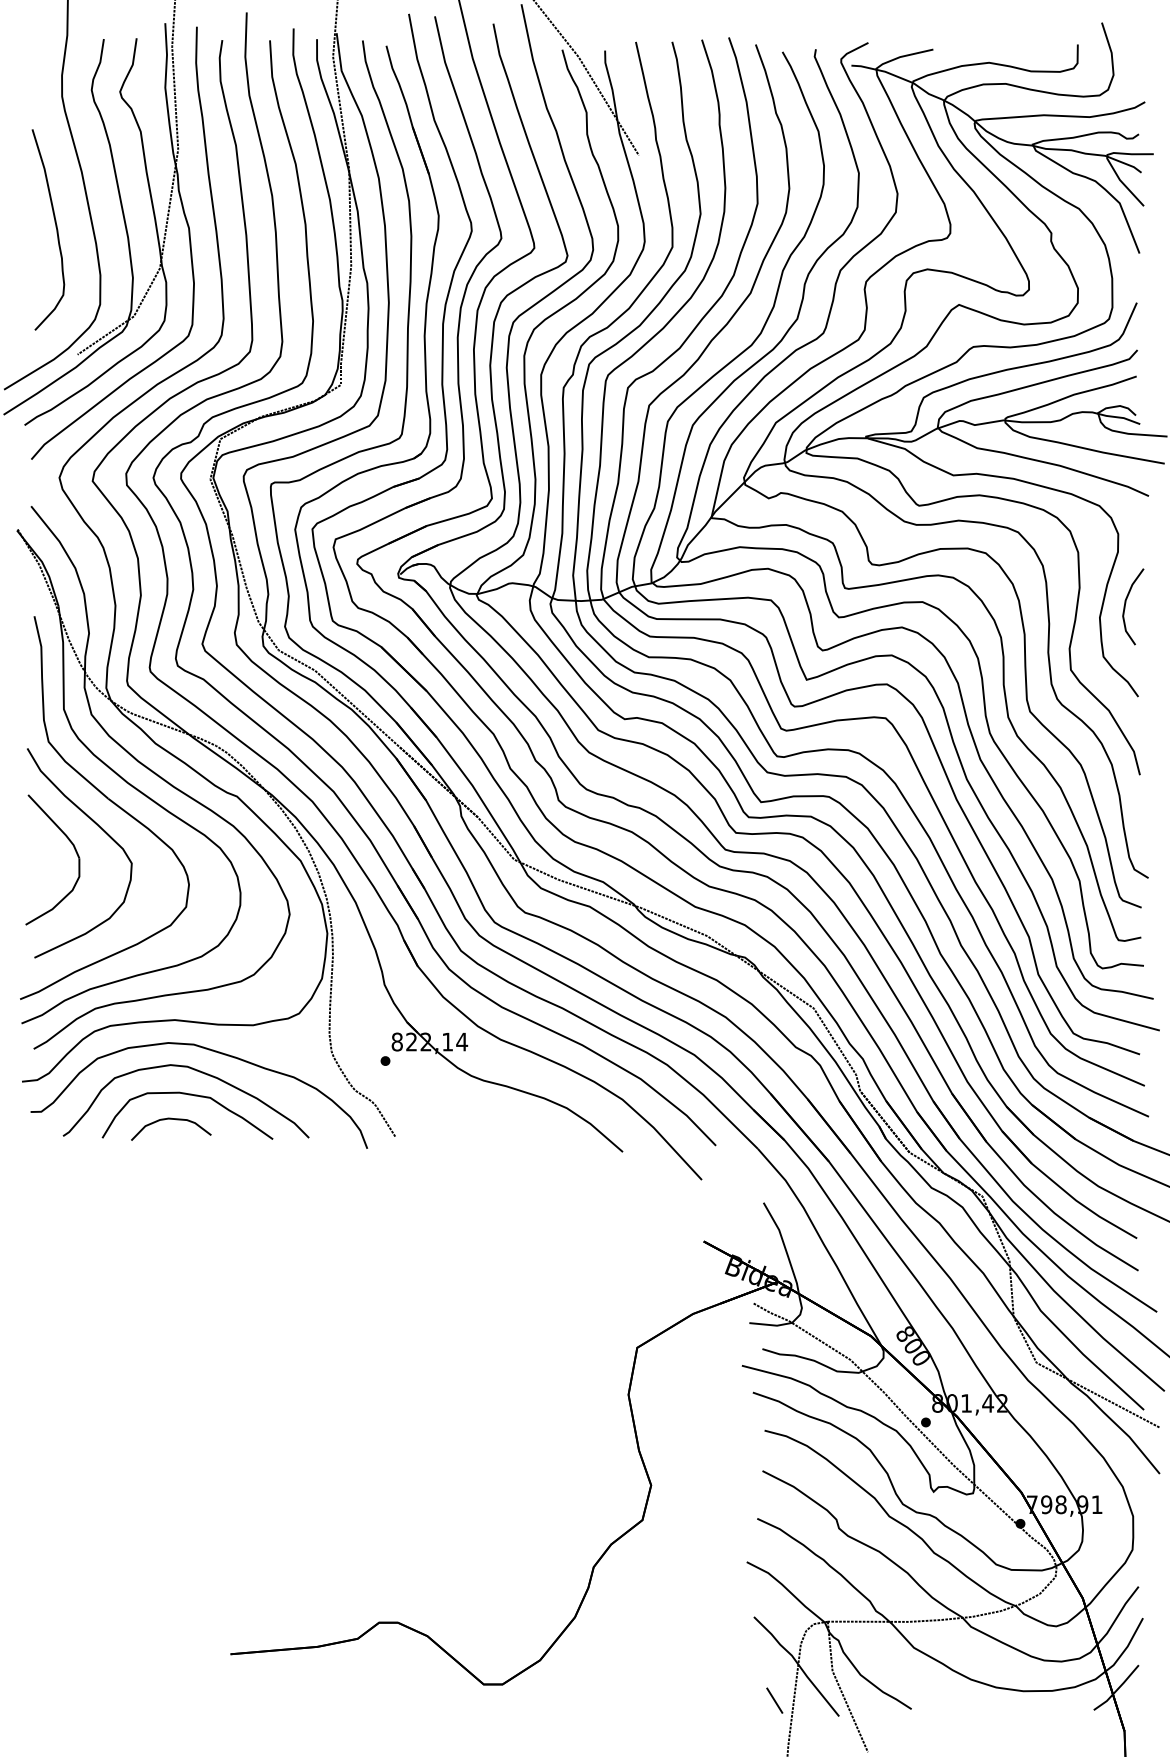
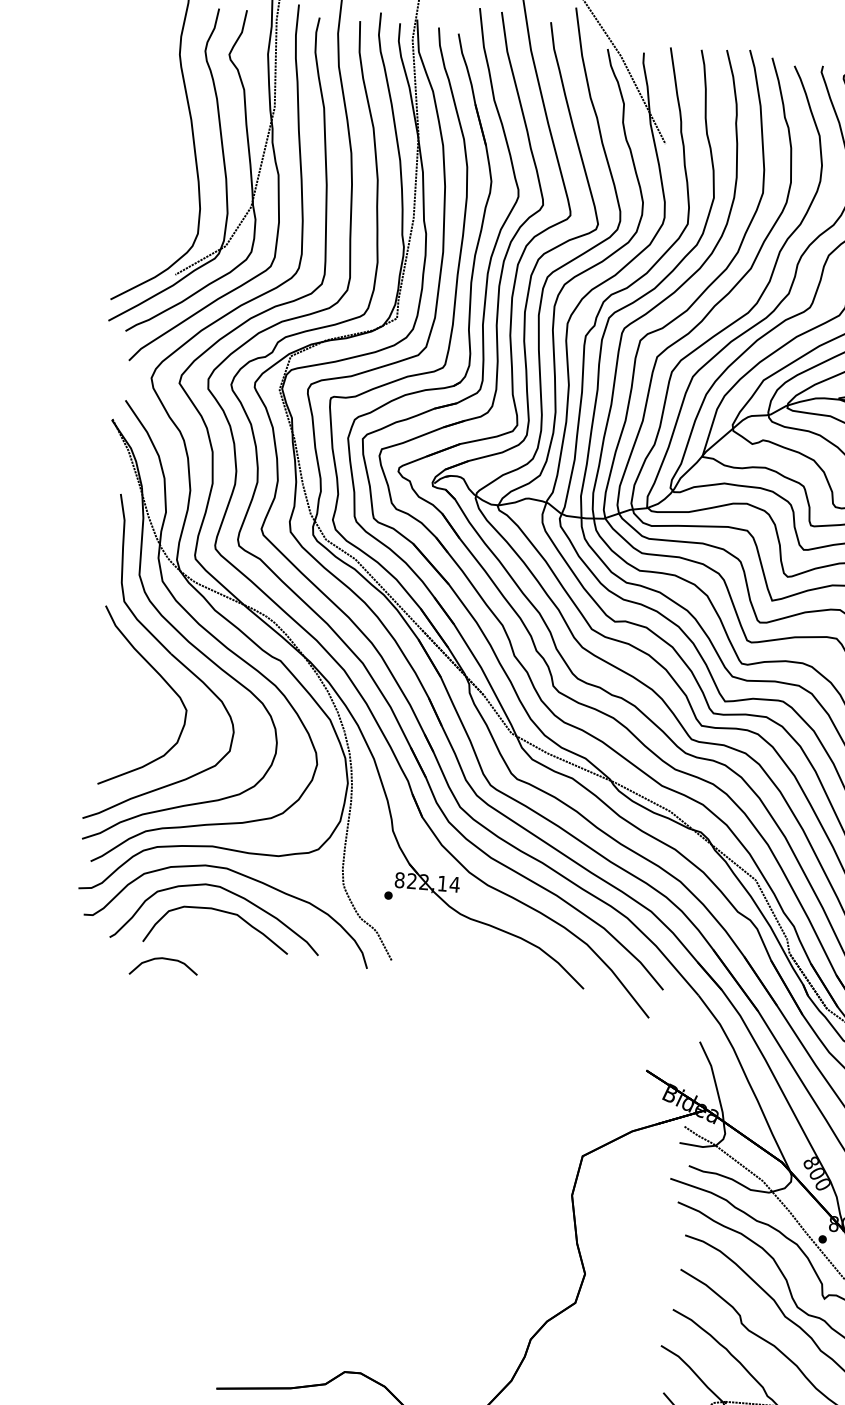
curve: (55, 227) -> (165, 165), removed
part: (75, 852) -> (139, 697), removed
curve: (171, 1119) -> (164, 959), moved

